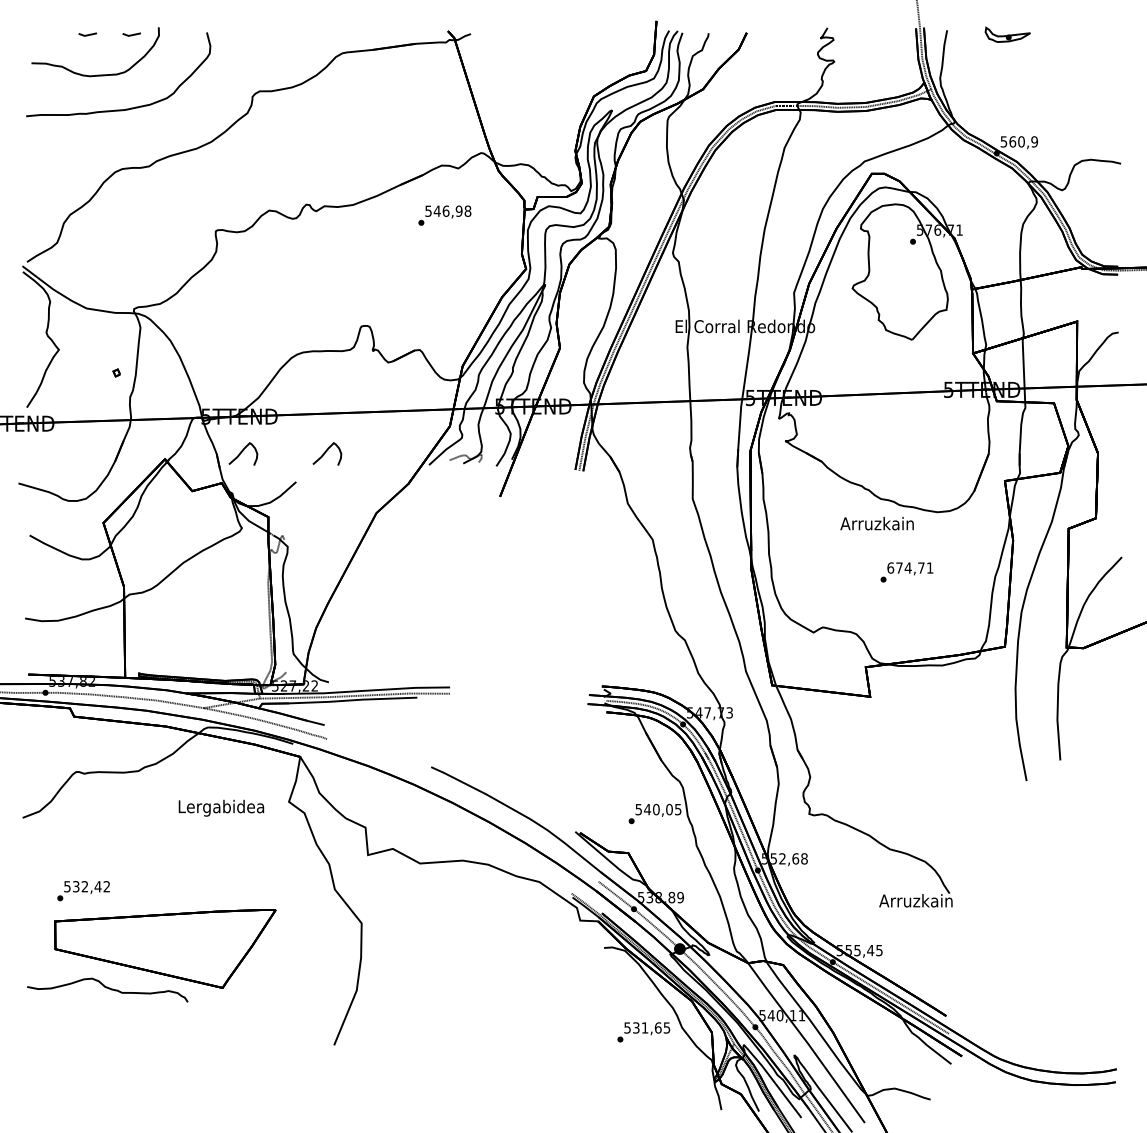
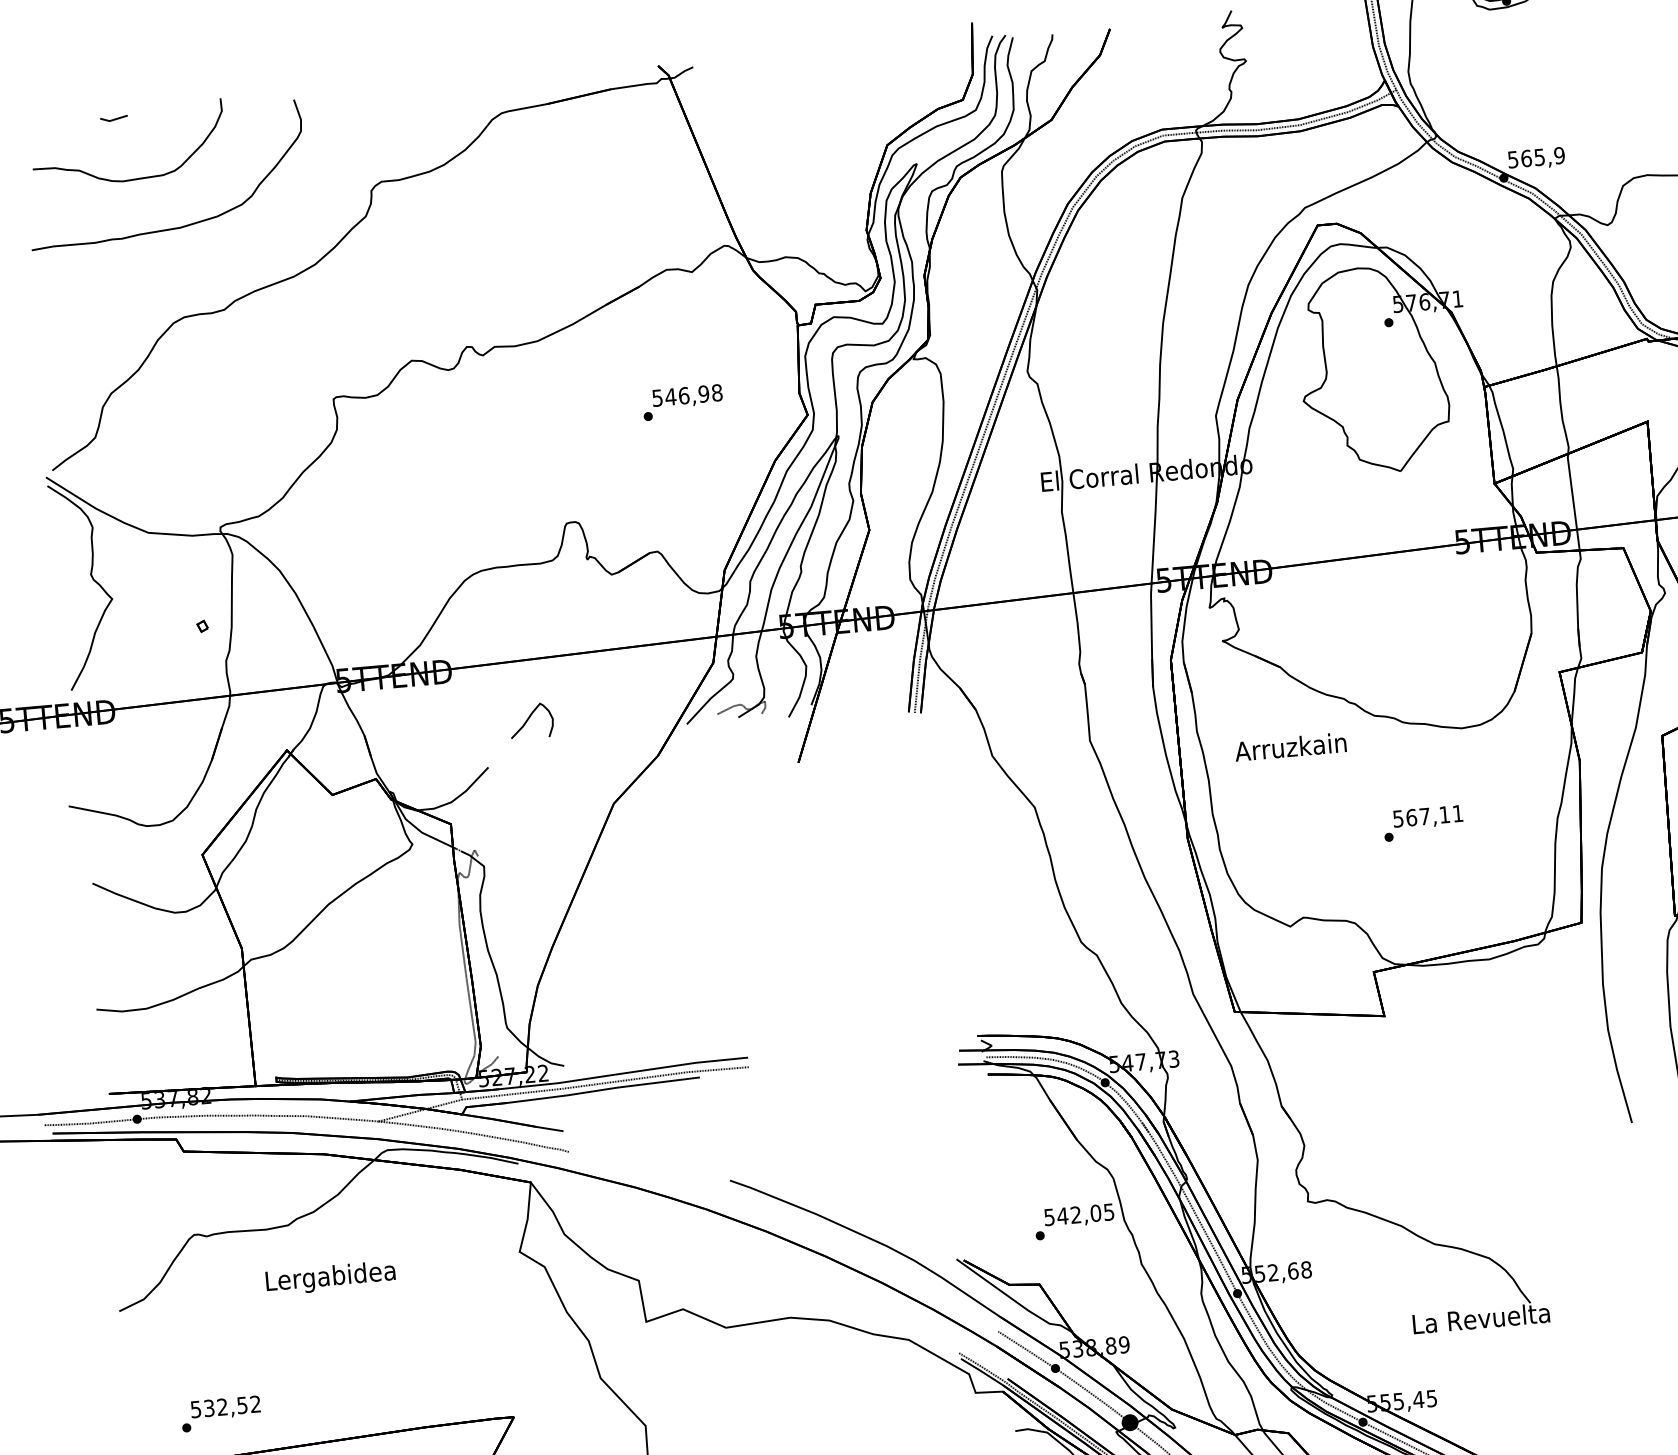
line: (131, 34) -> (180, 112), removed
text: (1021, 141) -> (1539, 156), 560,9 -> 565,9
text: (444, 215) -> (682, 402), moved
part: (243, 453) -> (404, 731), removed
text: (876, 523) -> (1289, 746), moved
text: (905, 567) -> (1420, 816), 674,71 -> 567,11
text: (221, 807) -> (330, 1277), moved
text: (656, 809) -> (1076, 1214), 540,05 -> 542,05
text: (97, 886) -> (241, 1405), 532,42 -> 532,52
text: (916, 900) -> (1481, 1318), Arruzkain -> La Revuelta

